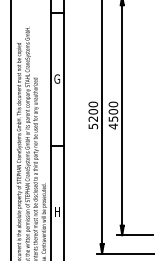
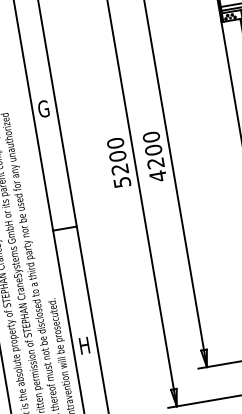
text: (113, 118) -> (155, 162), 4500 -> 4200

